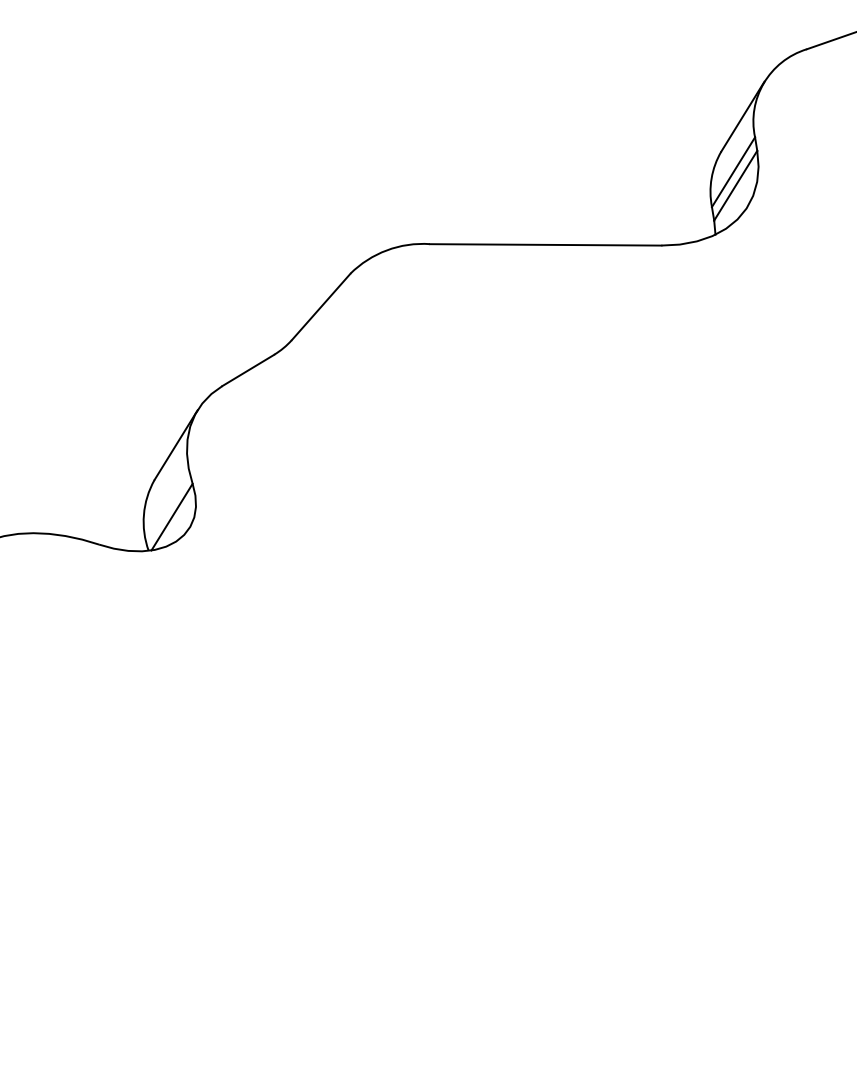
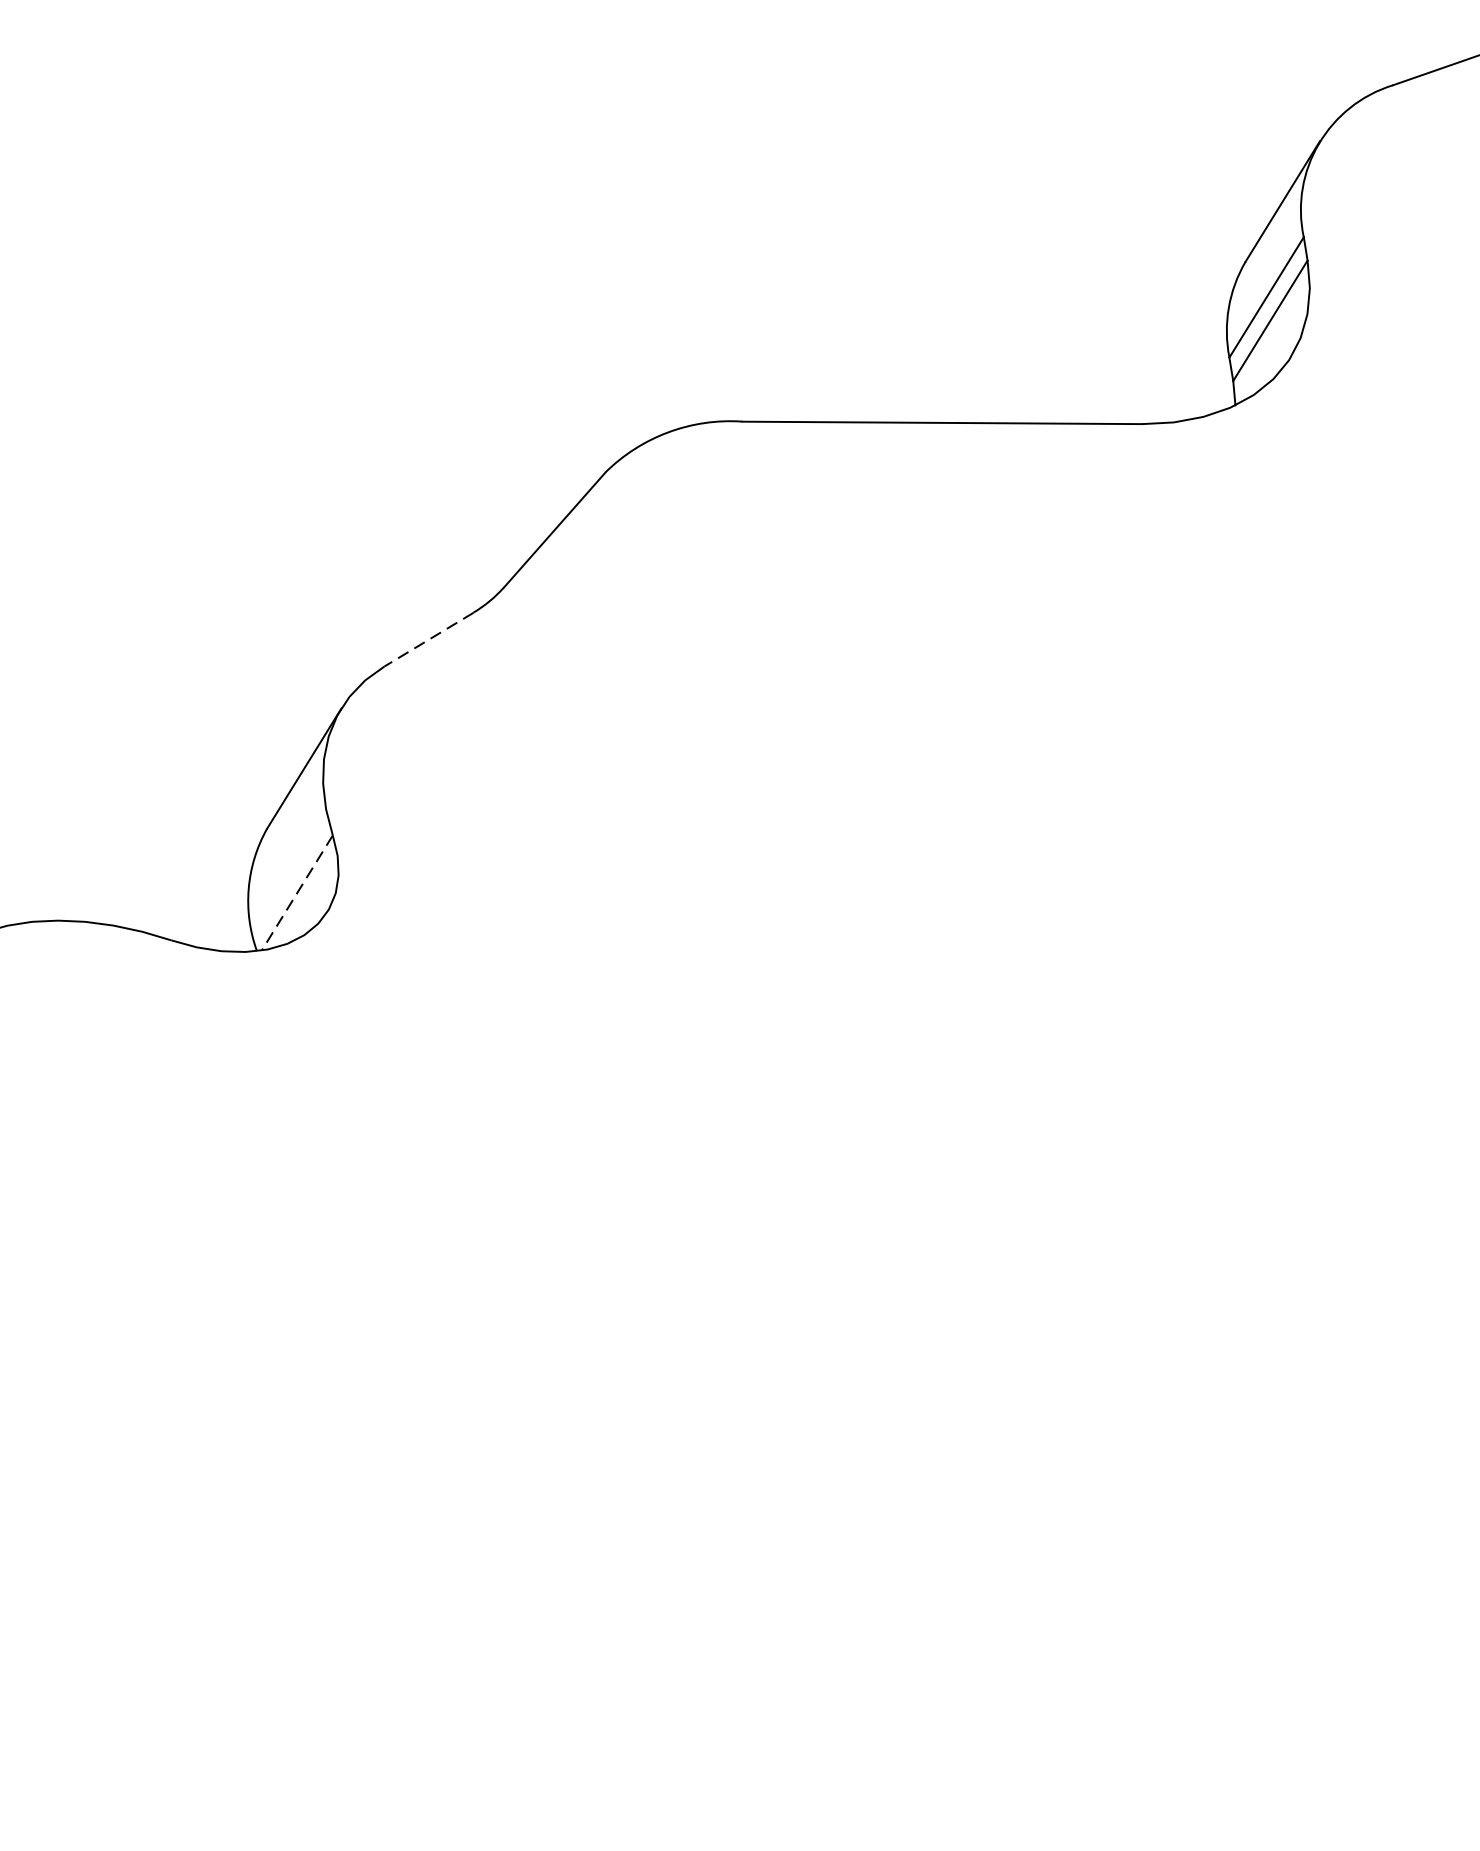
line: (247, 370) -> (427, 639), solid -> dashed
line: (171, 517) -> (296, 893), solid -> dashed

